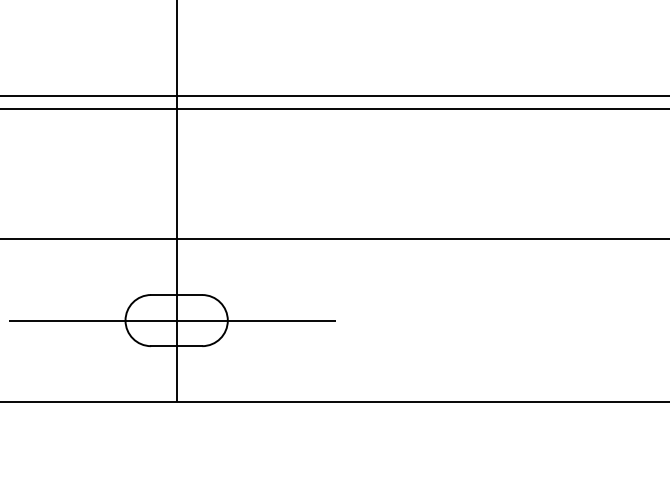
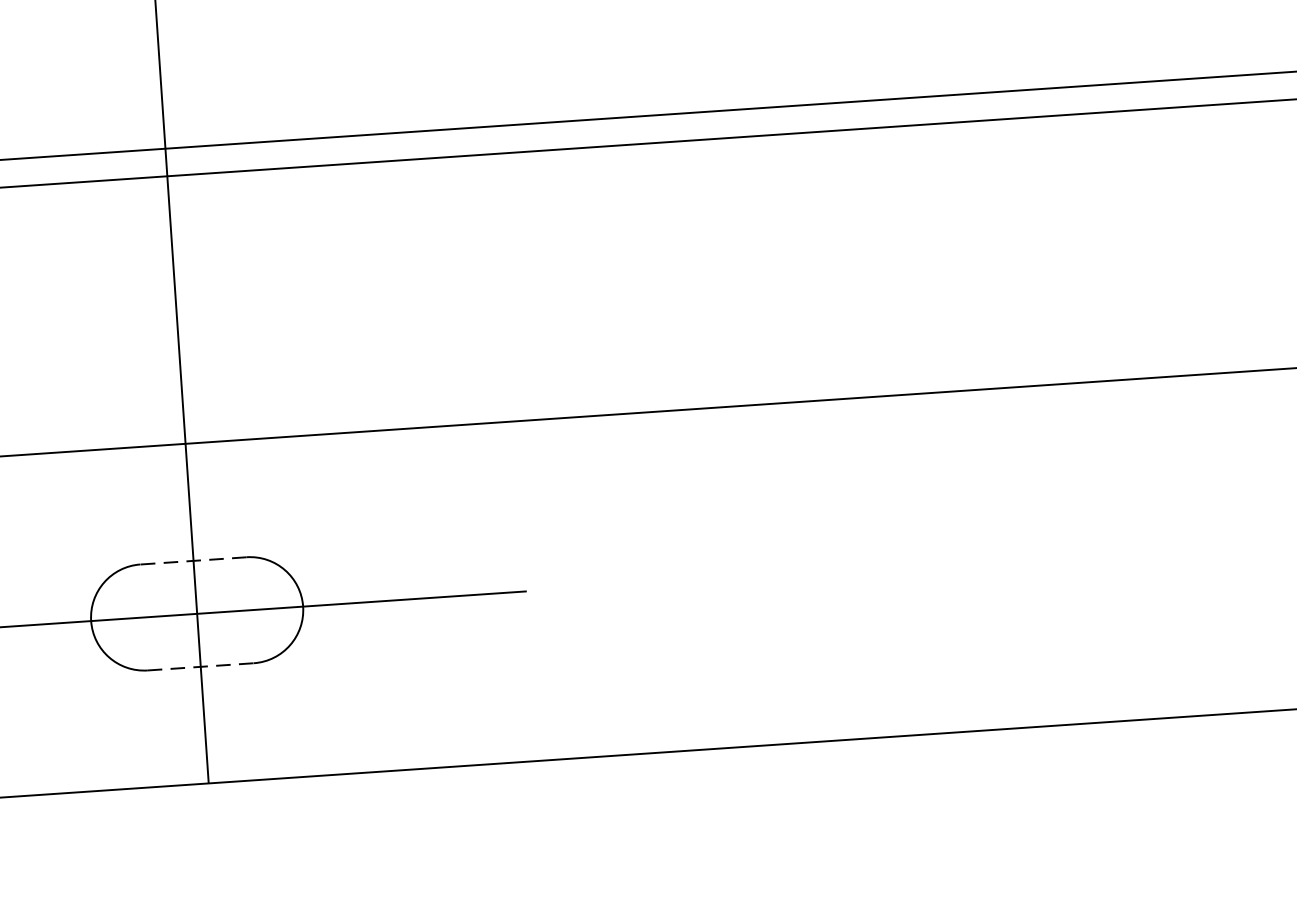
line: (176, 295) -> (193, 561), solid -> dashed
line: (176, 346) -> (200, 667), solid -> dashed

